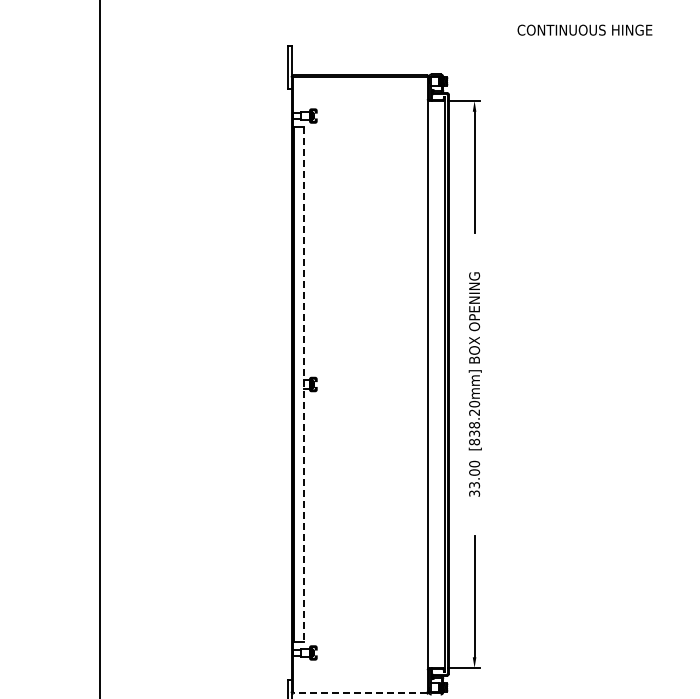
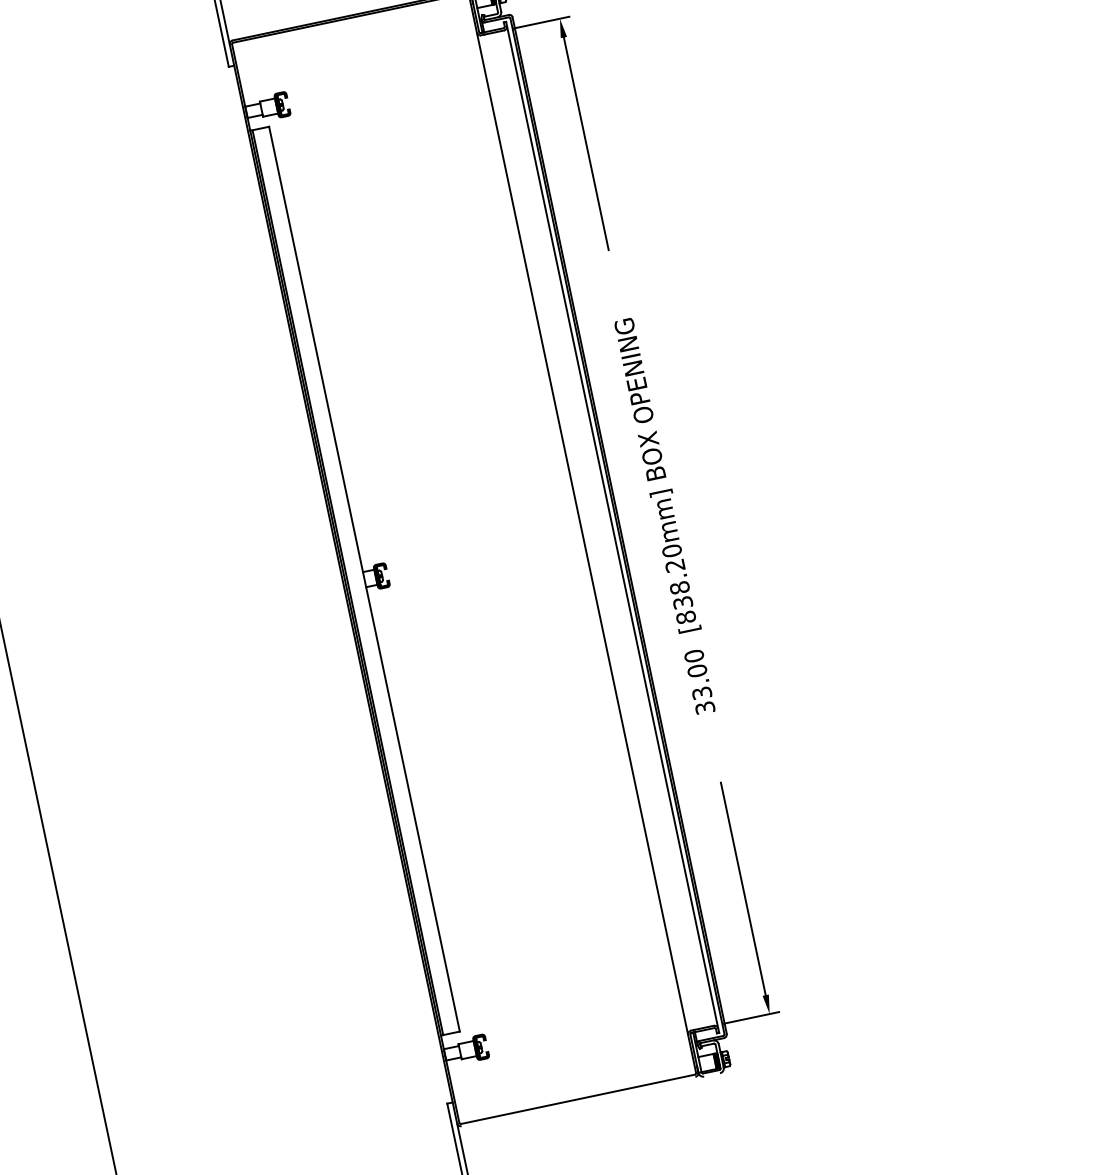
line: (303, 384) -> (364, 579), dashed -> solid
line: (360, 692) -> (578, 1099), dashed -> solid

